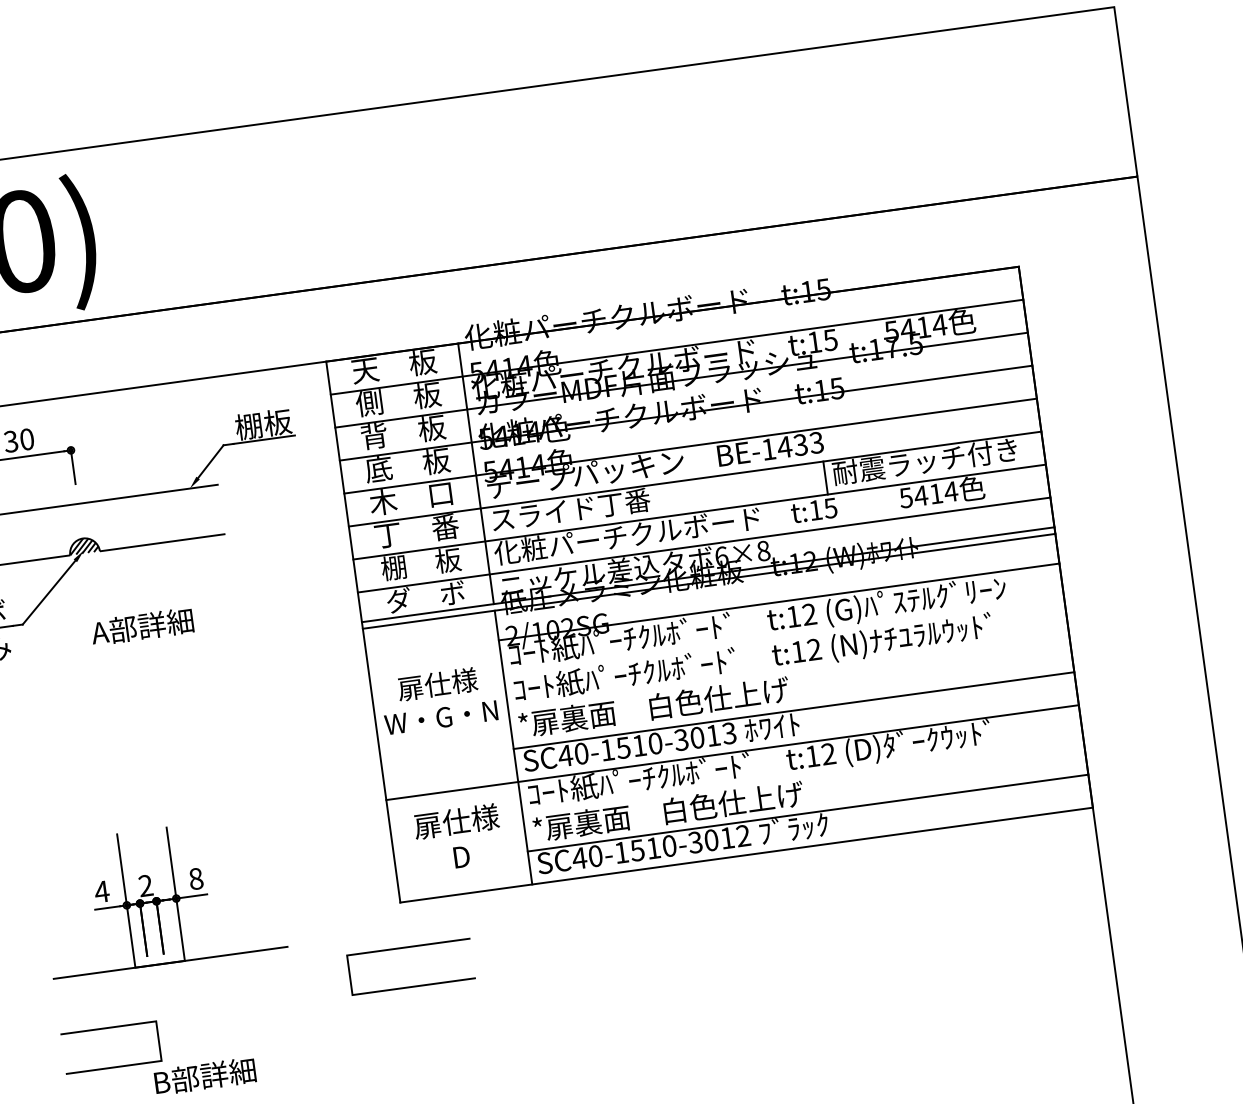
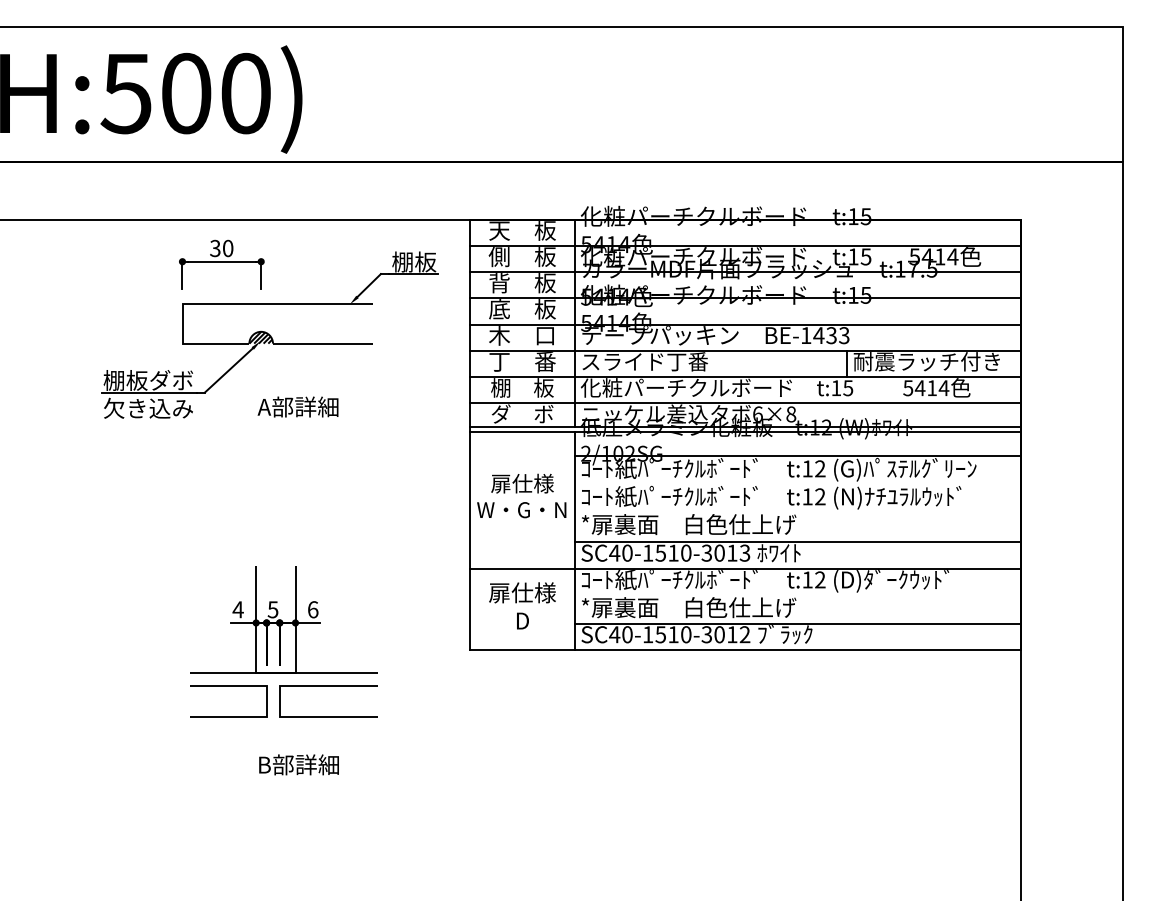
text: (196, 878) -> (313, 609), 8 -> 6
text: (145, 885) -> (272, 609), 2 -> 5
line: (408, 948) -> (328, 686), moved
line: (108, 1028) -> (228, 686), moved

